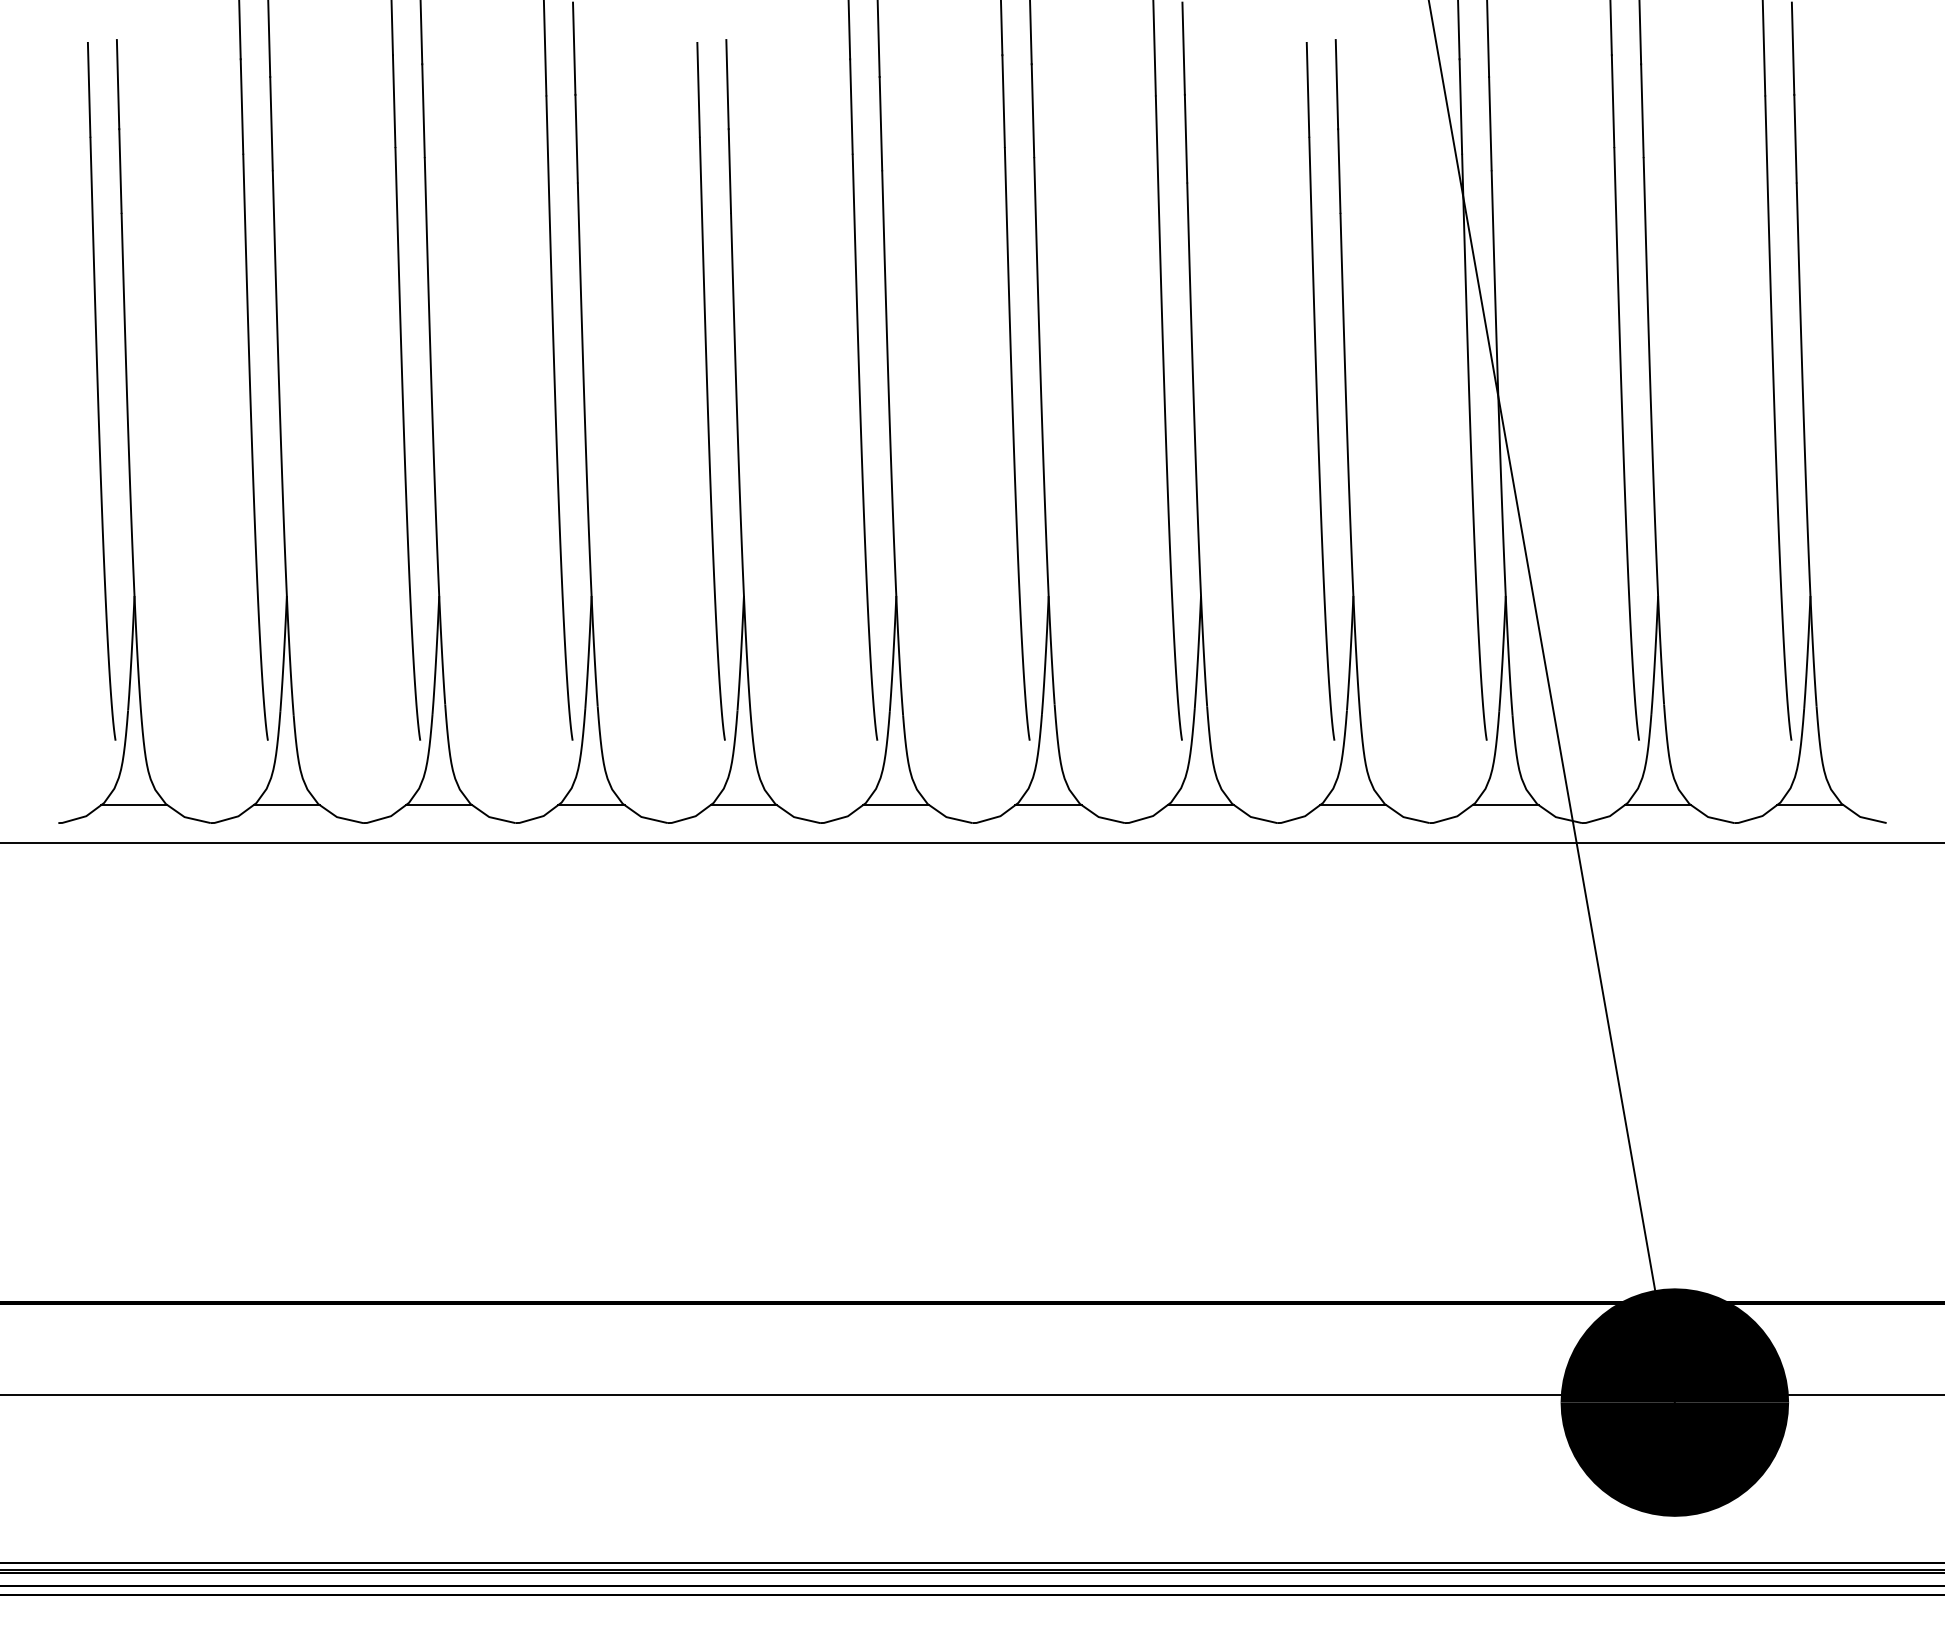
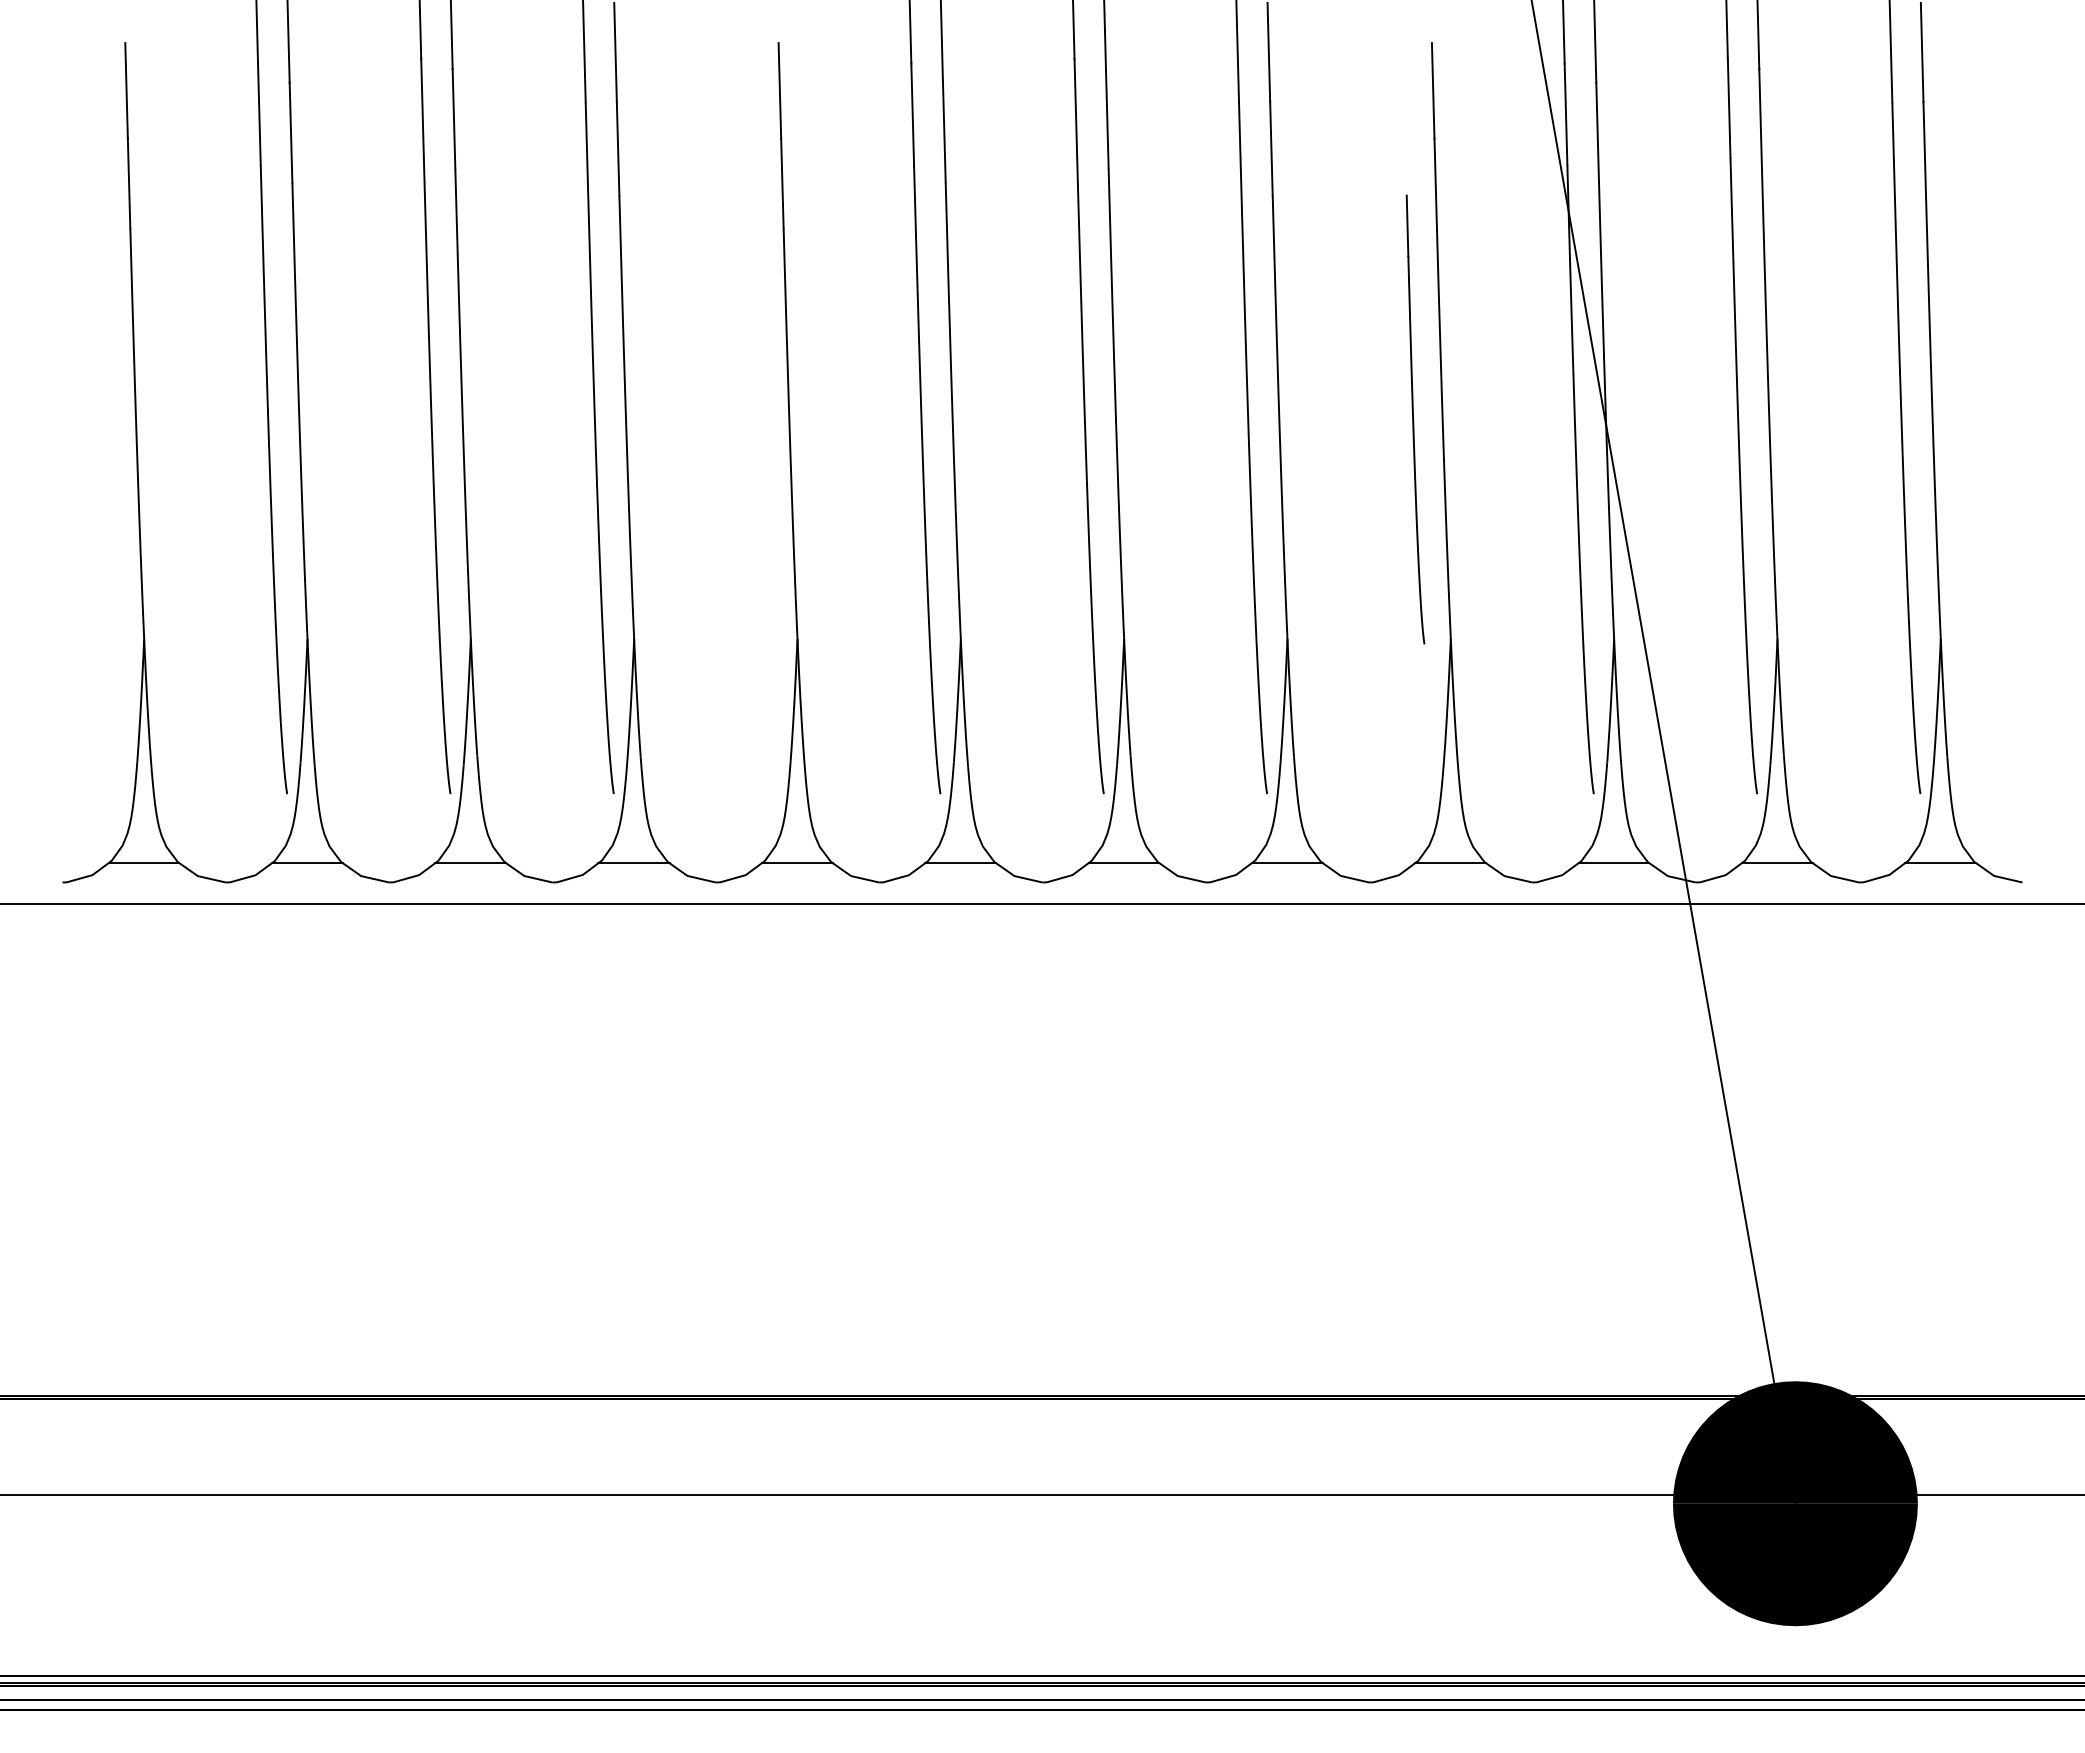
part: (101, 391) -> (108, 419), removed
part: (710, 391) -> (761, 419), removed
part: (1320, 391) -> (1415, 419), size x0.6

